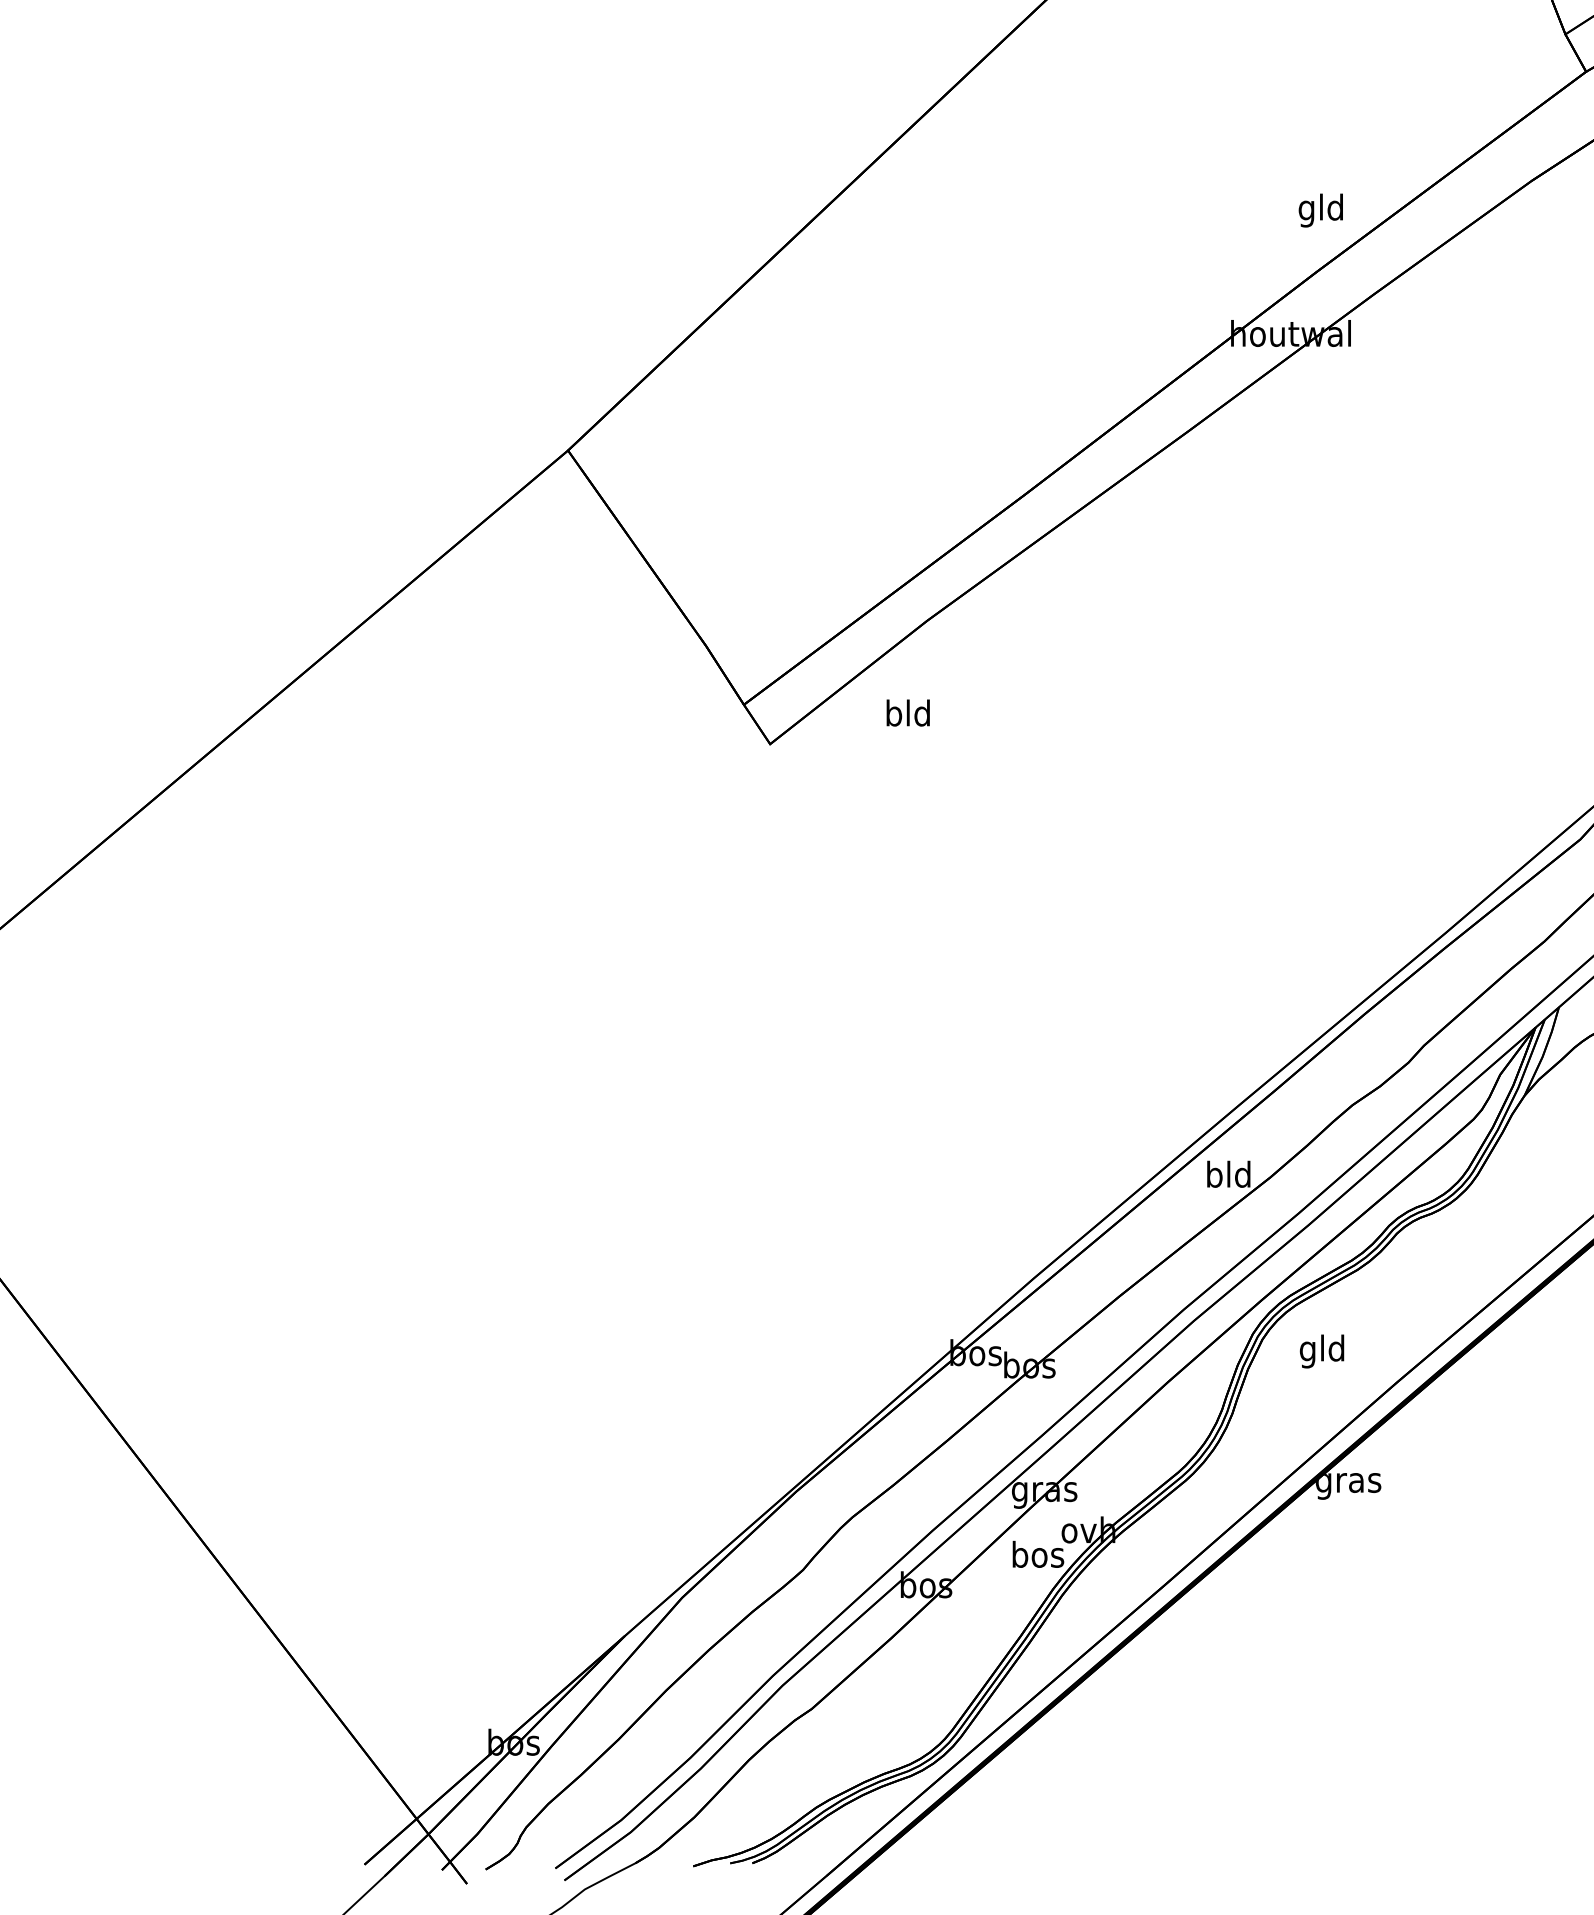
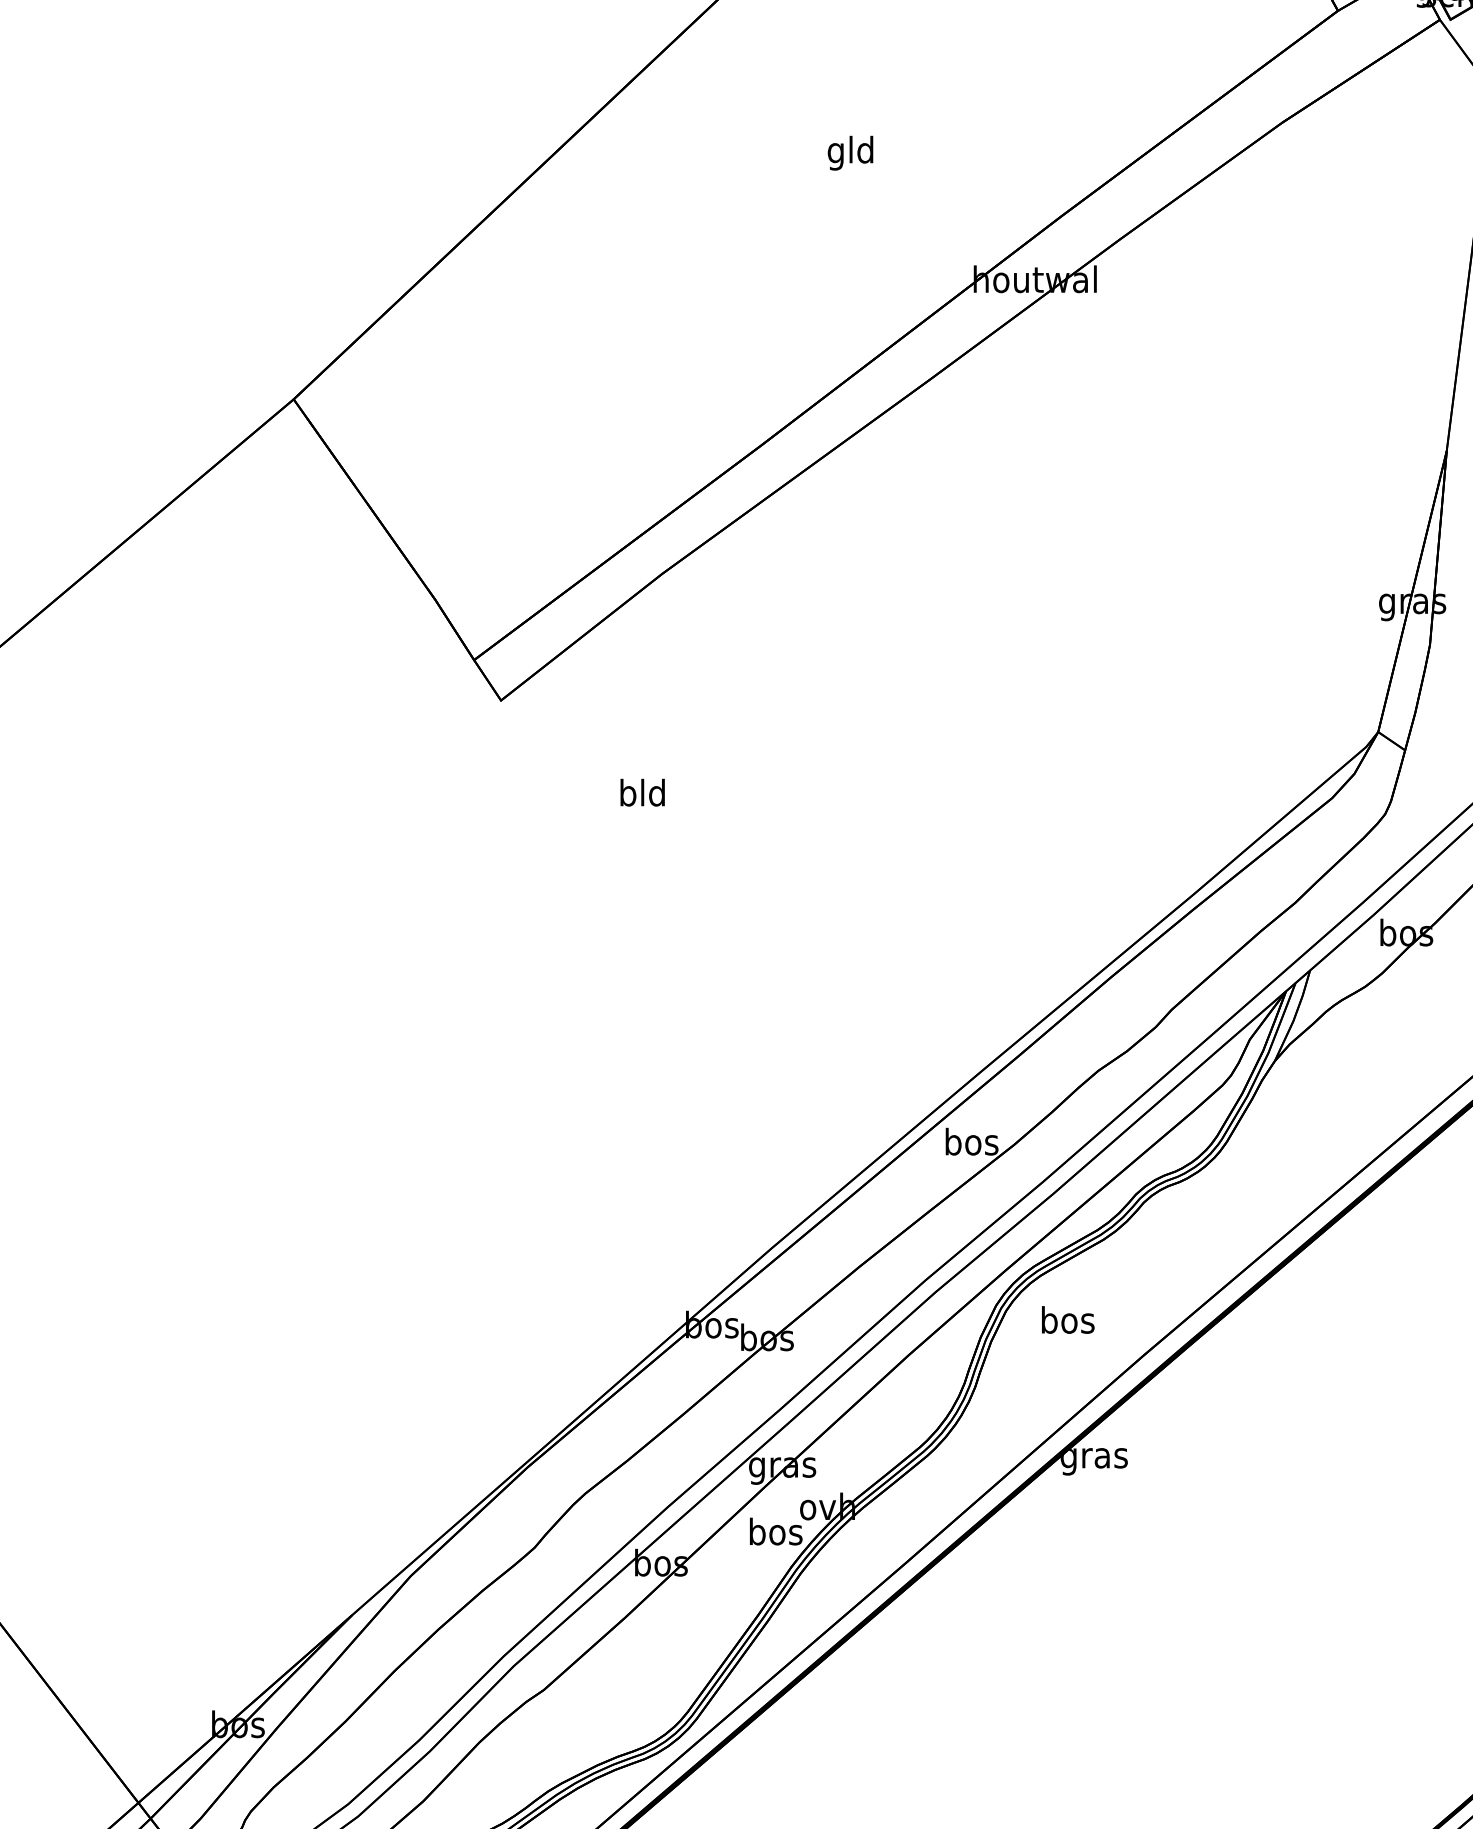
text: (1320, 210) -> (850, 153), moved
text: (907, 712) -> (641, 792), moved
text: (1229, 1173) -> (972, 1140), bld -> bos
text: (1322, 1351) -> (1067, 1323), gld -> bos

